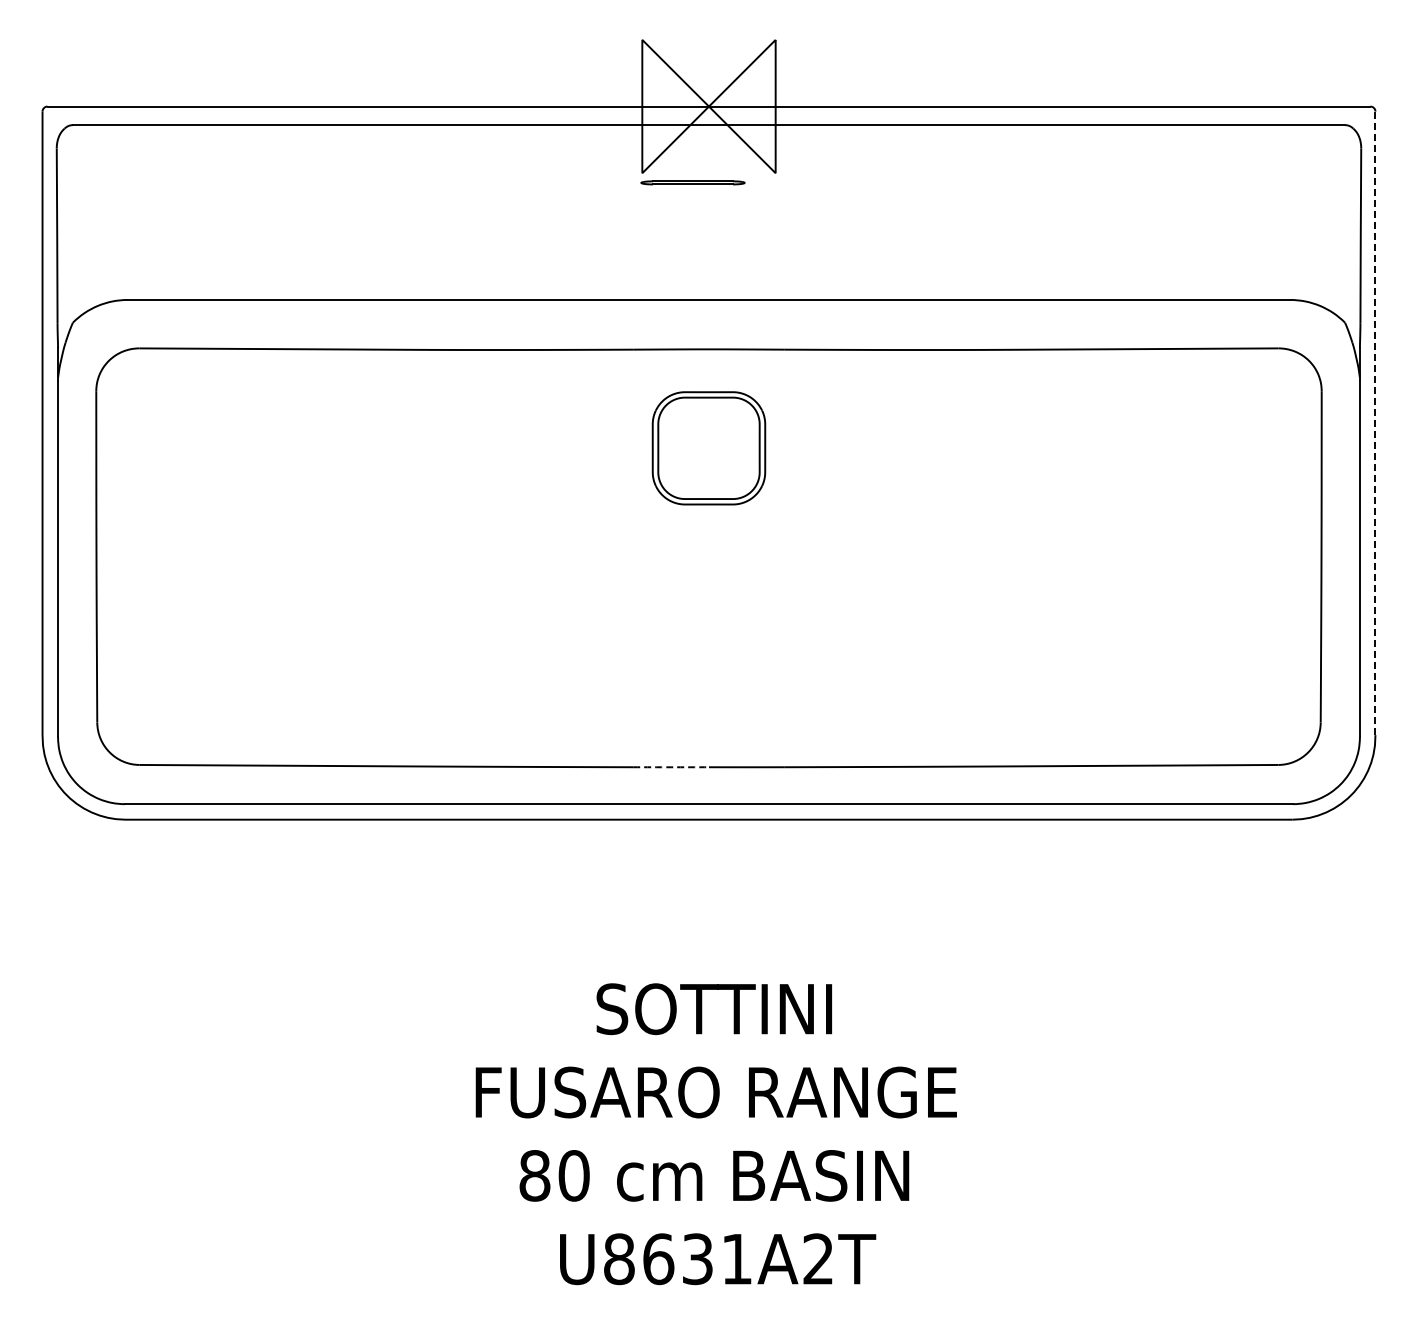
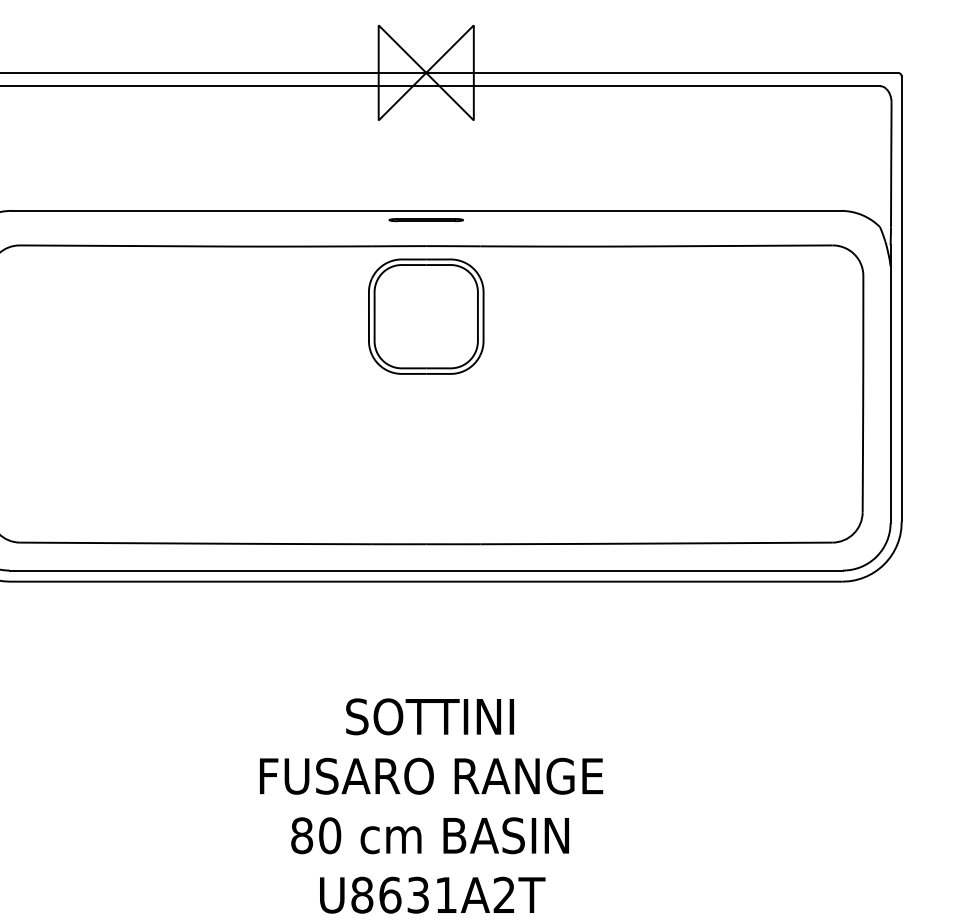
part: (692, 182) -> (425, 219), moved
line: (1375, 423) -> (901, 299), dashed -> solid
part: (708, 448) -> (425, 316), size x1.43
arc: (671, 767) -> (399, 544), dashed -> solid

